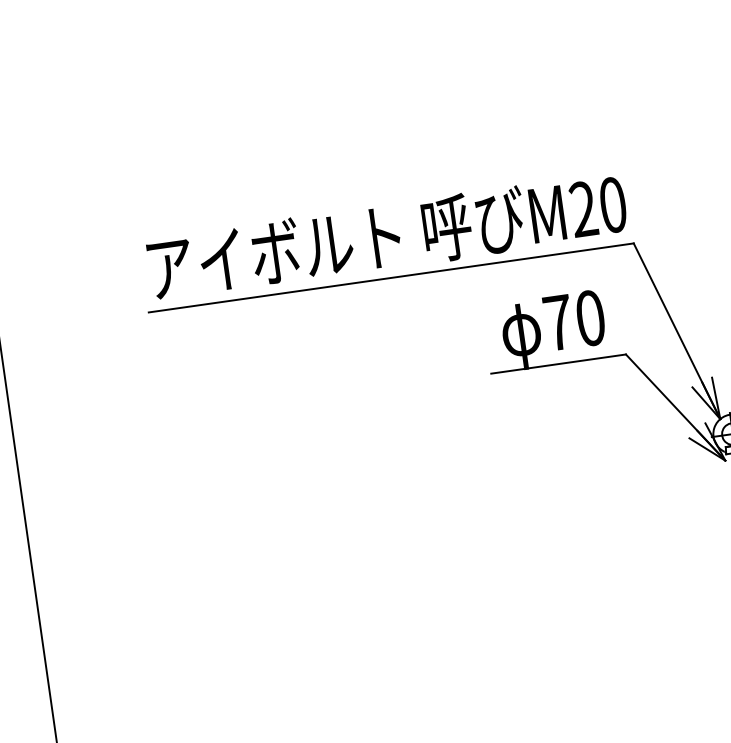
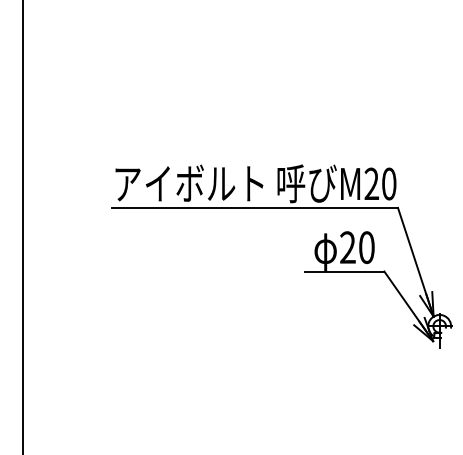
text: (557, 322) -> (347, 247), 70 -> 20

